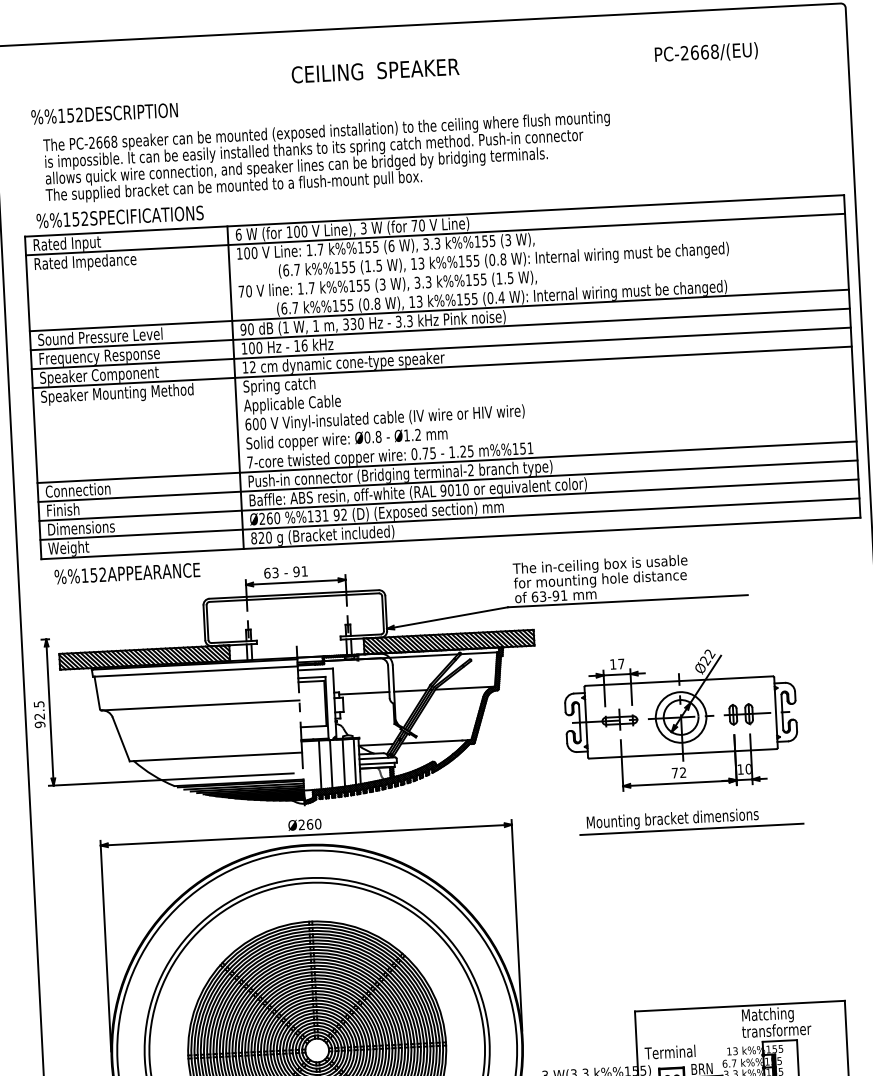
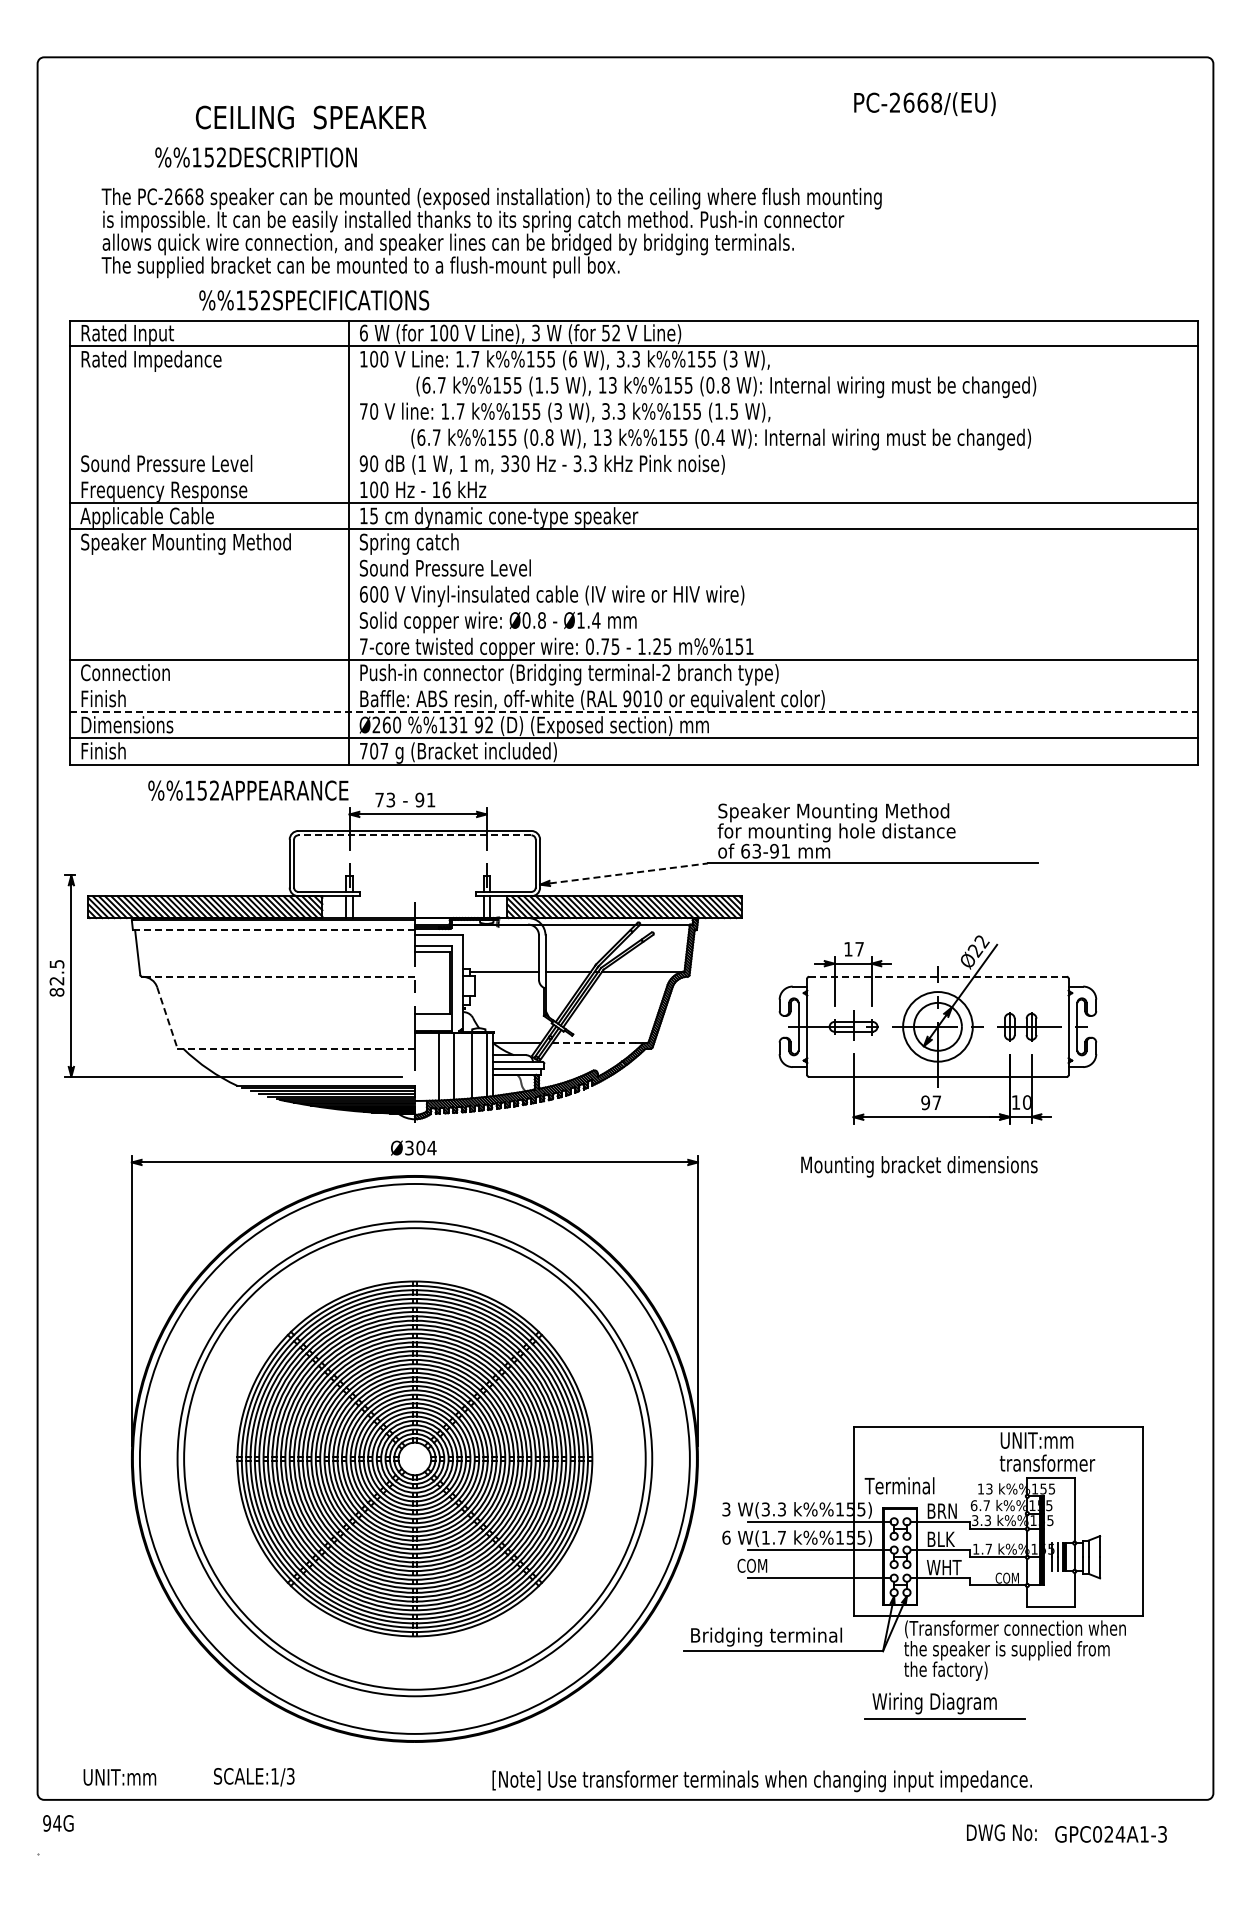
text: (706, 53) -> (924, 104), moved
text: (375, 70) -> (310, 117), moved
text: (104, 113) -> (255, 157), moved
text: (120, 217) -> (314, 300), moved
text: (418, 225) -> (611, 332), 70 -> 52
line: (439, 310) -> (634, 451), removed
line: (440, 329) -> (634, 477), removed
text: (252, 366) -> (373, 515), 12 -> 15
text: (99, 376) -> (162, 517), Speaker Component -> Applicable Cable
text: (305, 403) -> (444, 569), Applicable Cable -> Sound Pressure Level
text: (418, 434) -> (596, 620), Ø1.2 -> Ø1.4
line: (448, 481) -> (634, 686), removed
line: (449, 500) -> (634, 712), solid -> dashed
text: (261, 537) -> (373, 750), 820 -> 707
text: (68, 548) -> (108, 752), Weight -> Finish
text: (600, 565) -> (837, 812), The in-ceiling box is usable -> Speaker Mounting Method
text: (267, 572) -> (379, 799), 63 -> 73
text: (127, 573) -> (248, 790), moved
line: (293, 597) -> (414, 835), solid -> dashed
line: (450, 617) -> (628, 873), solid -> dashed
line: (196, 671) -> (275, 930), solid -> dashed
line: (678, 680) -> (937, 976), solid -> dashed
line: (200, 705) -> (278, 976), solid -> dashed
text: (40, 724) -> (57, 992), 92.5 -> 82.5
line: (121, 739) -> (167, 1018), solid -> dashed
line: (431, 742) -> (593, 1043), solid -> dashed
line: (218, 756) -> (299, 1048), solid -> dashed
text: (678, 772) -> (930, 1102), 72 -> 97
text: (309, 824) -> (420, 1147), Ø260 -> Ø304
line: (691, 829) -> (944, 1181), removed
text: (767, 1015) -> (1036, 1442), Matching -> UNIT:mm

